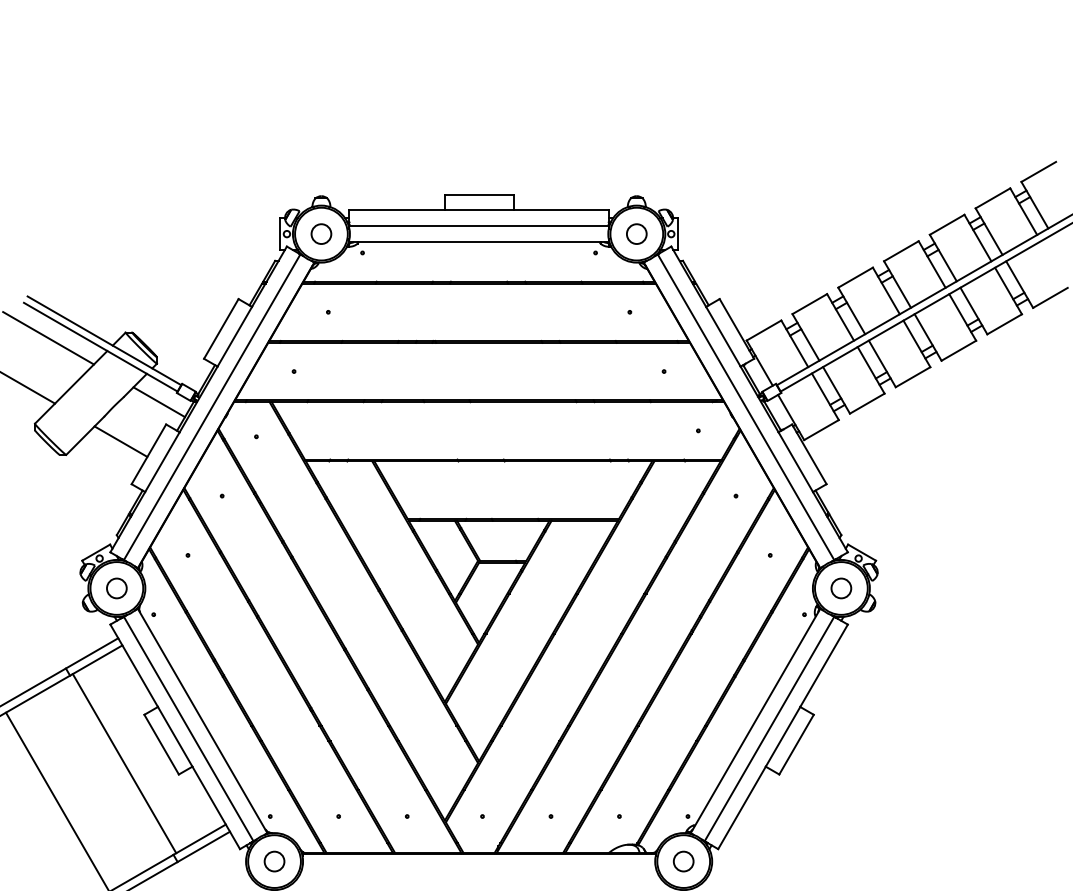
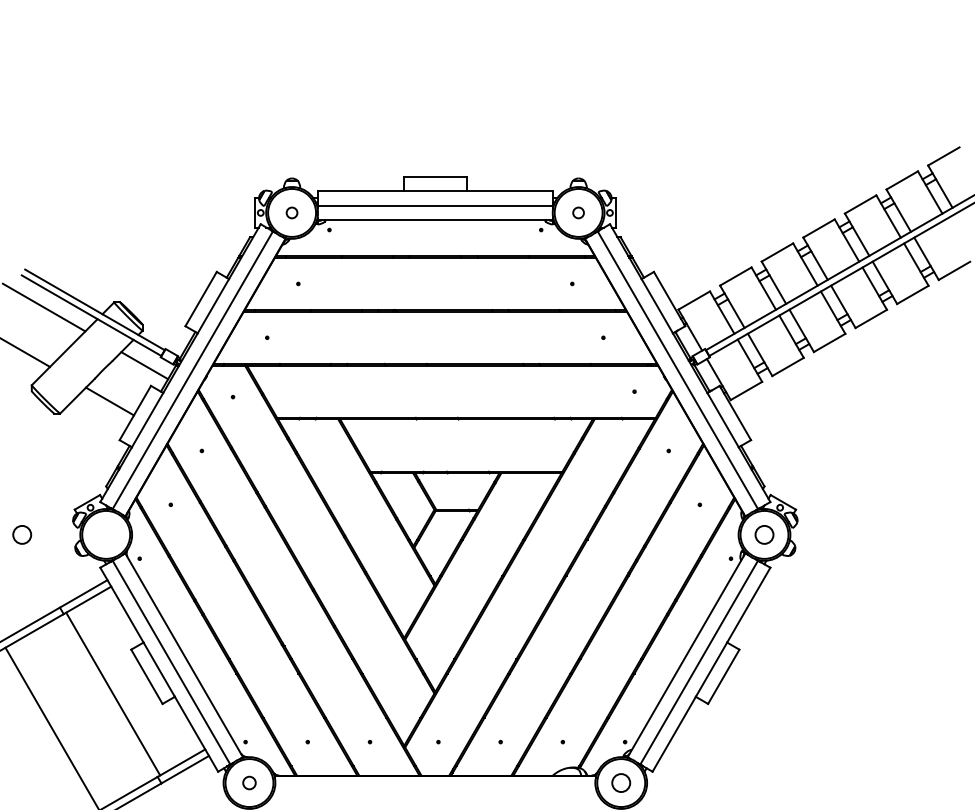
circle: (320, 233) -> (291, 212), size x0.6
circle: (636, 233) -> (578, 212), size x0.6
circle: (117, 588) -> (22, 534), moved
circle: (274, 860) -> (249, 782), size x0.7

